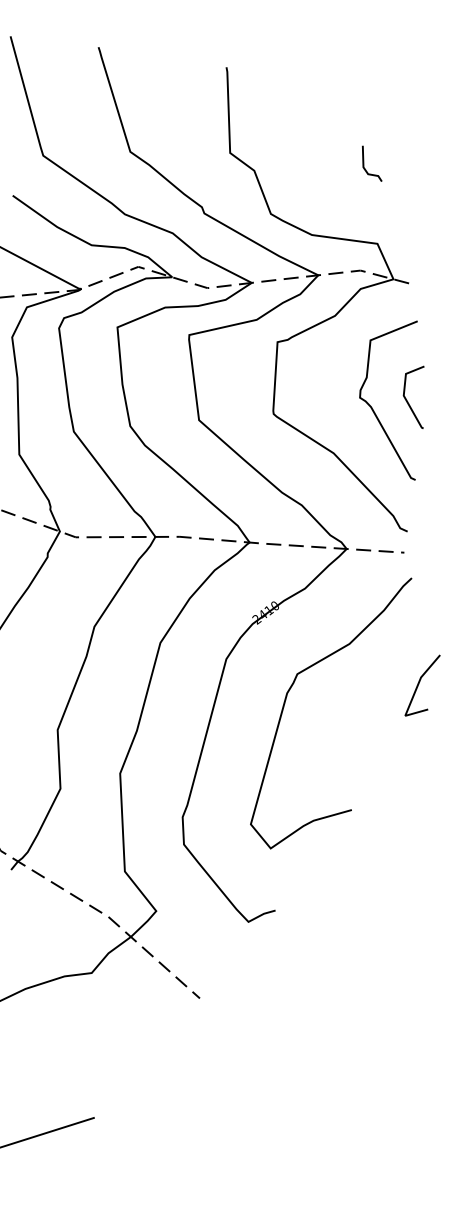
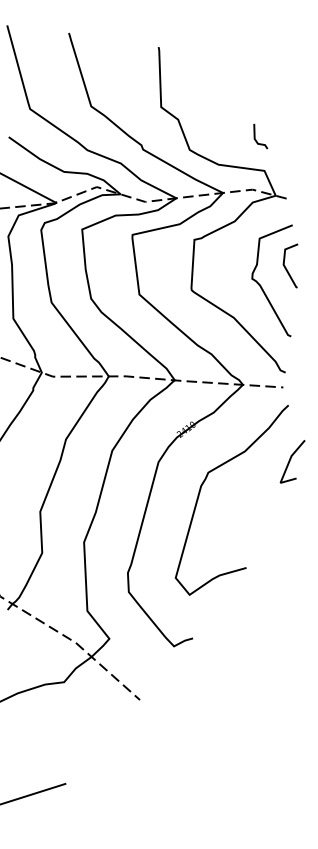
line: (364, 163) -> (255, 136), moved
line: (408, 401) -> (286, 268), moved
line: (419, 684) -> (290, 460), moved

